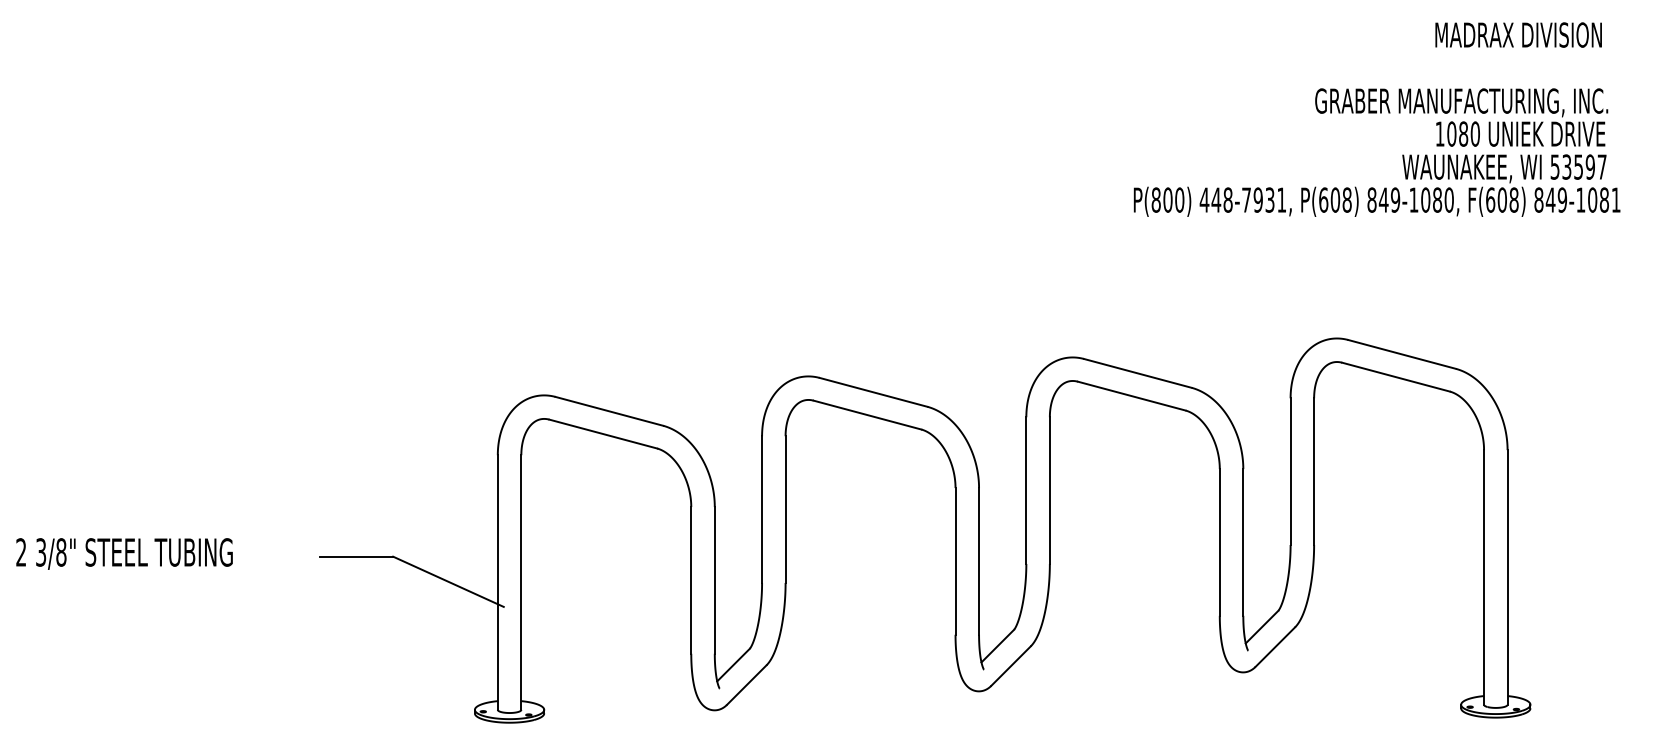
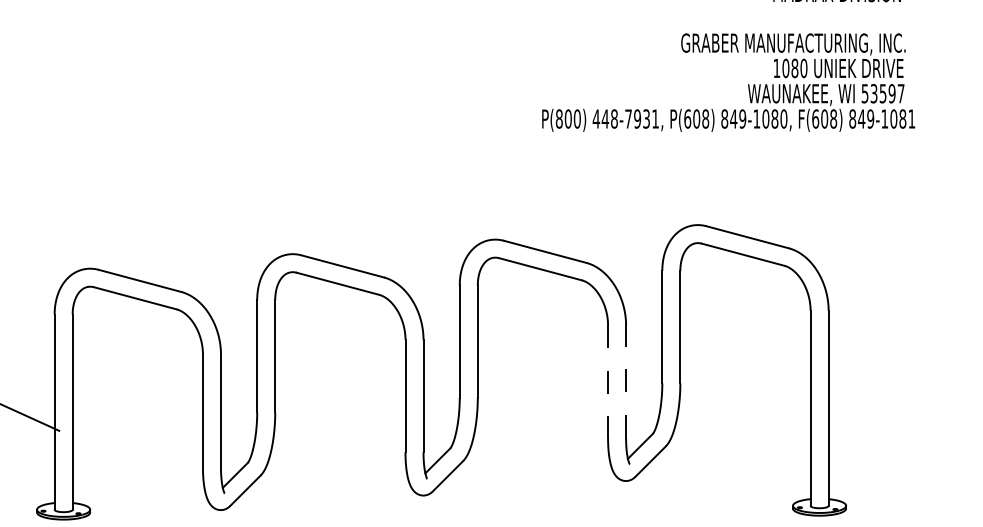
line: (1243, 541) -> (626, 380), solid -> dashed
line: (1219, 542) -> (607, 381), solid -> dashed

